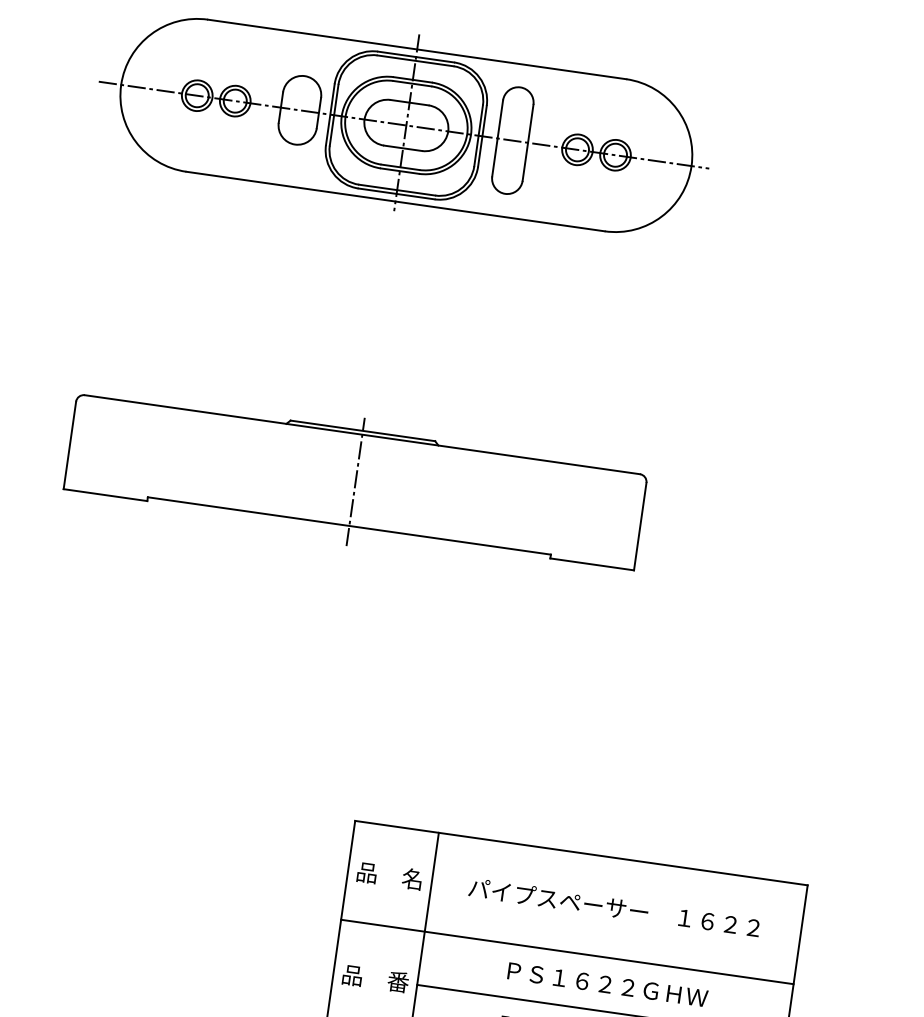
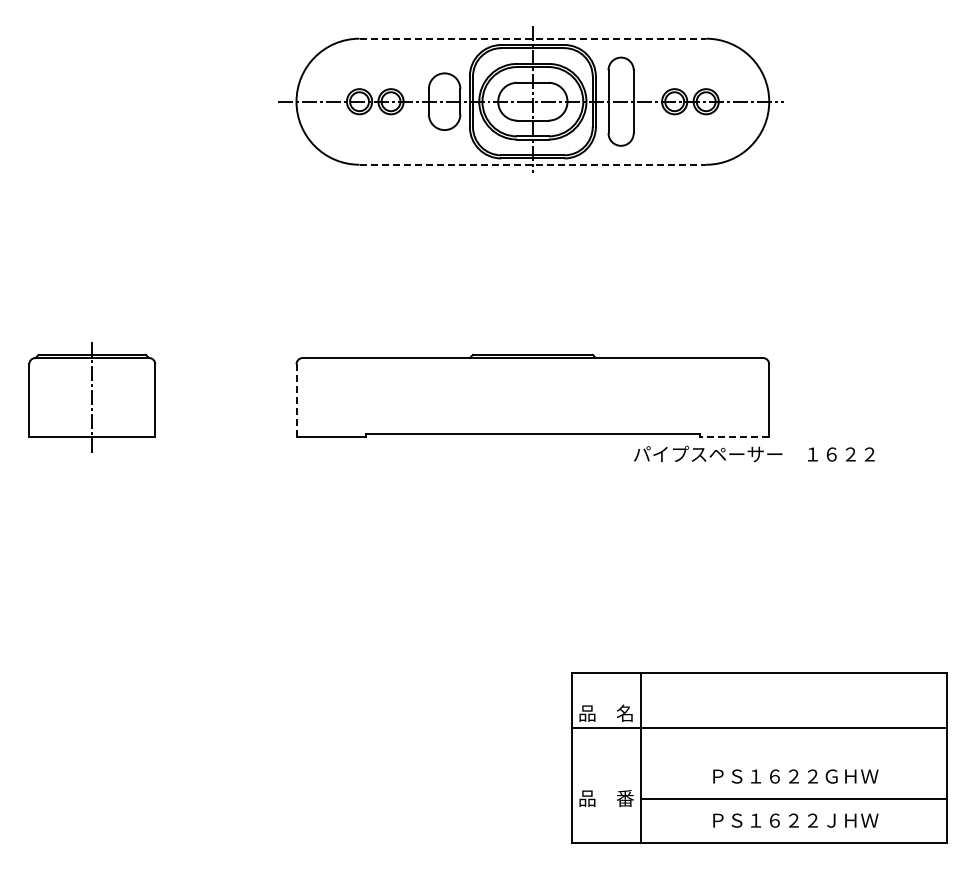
line: (418, 49) -> (533, 38), solid -> dashed
line: (396, 201) -> (533, 164), solid -> dashed
line: (69, 446) -> (296, 401), solid -> dashed
line: (355, 482) -> (532, 397), removed
line: (592, 564) -> (734, 436), solid -> dashed
text: (614, 906) -> (754, 453), moved
line: (566, 951) -> (758, 727), moved

